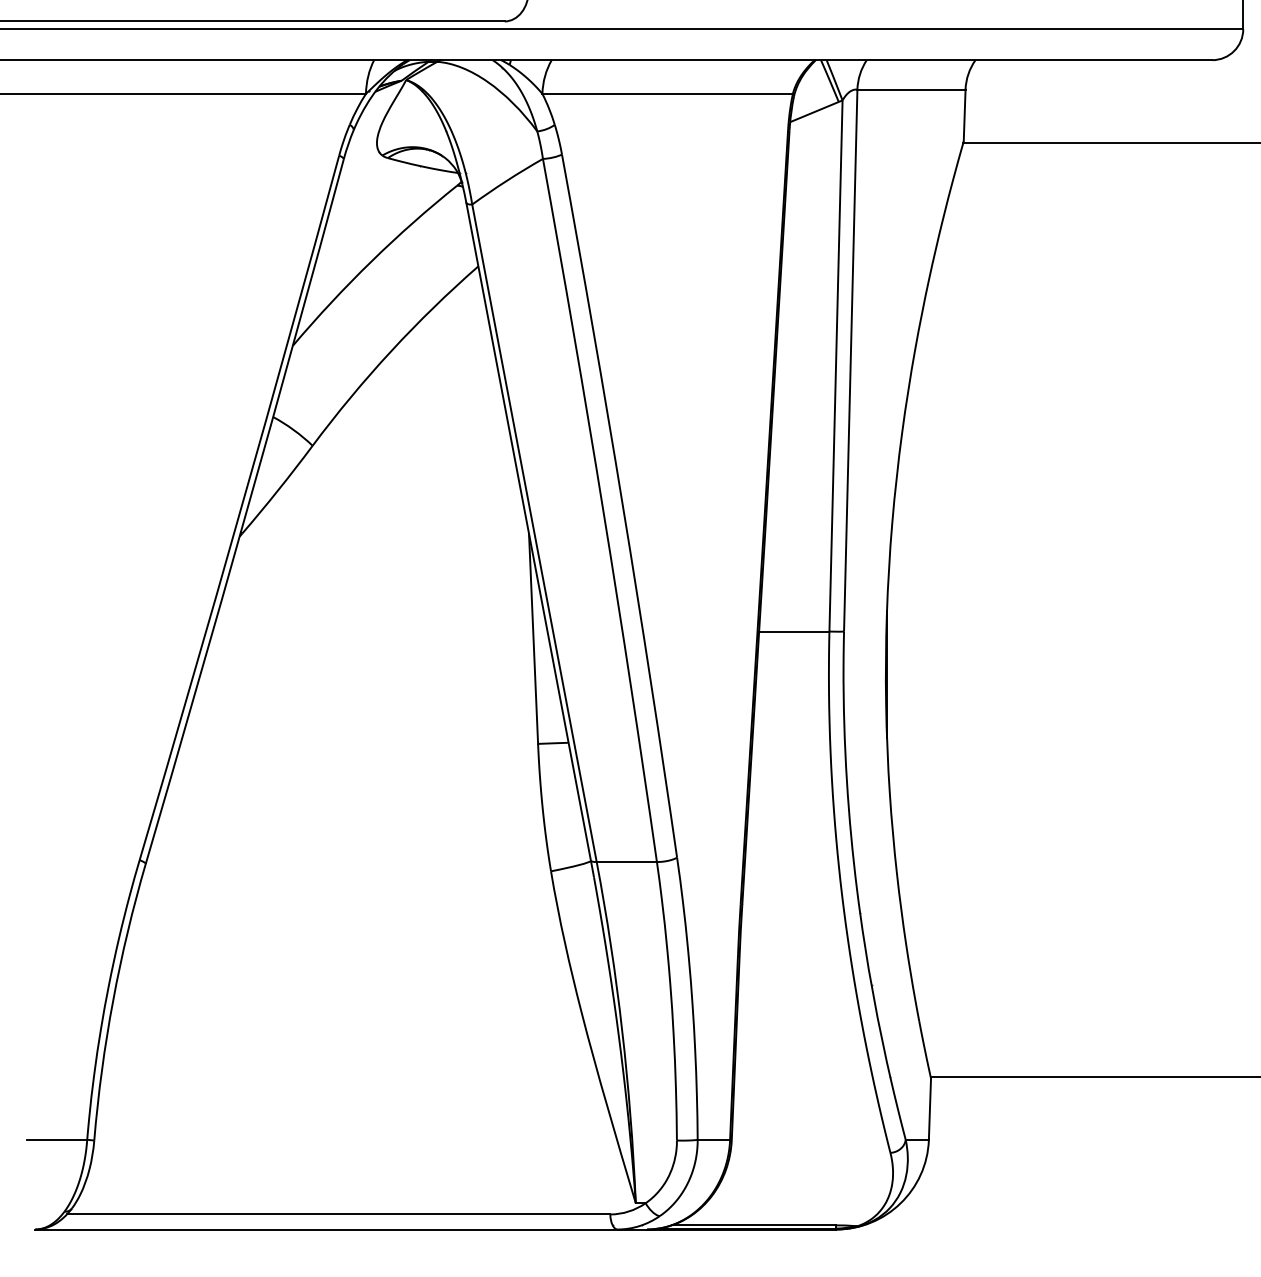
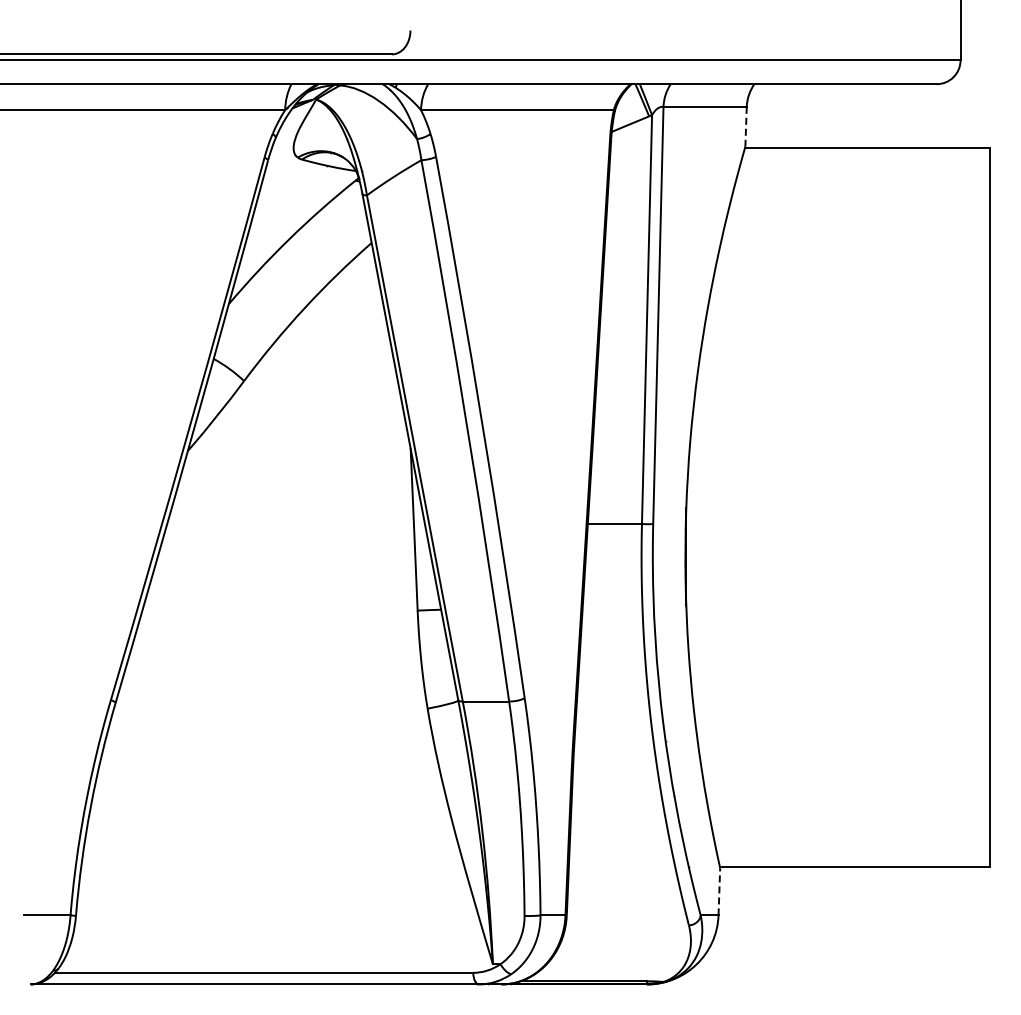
line: (965, 115) -> (746, 126), solid -> dashed
line: (930, 1108) -> (719, 891), solid -> dashed

